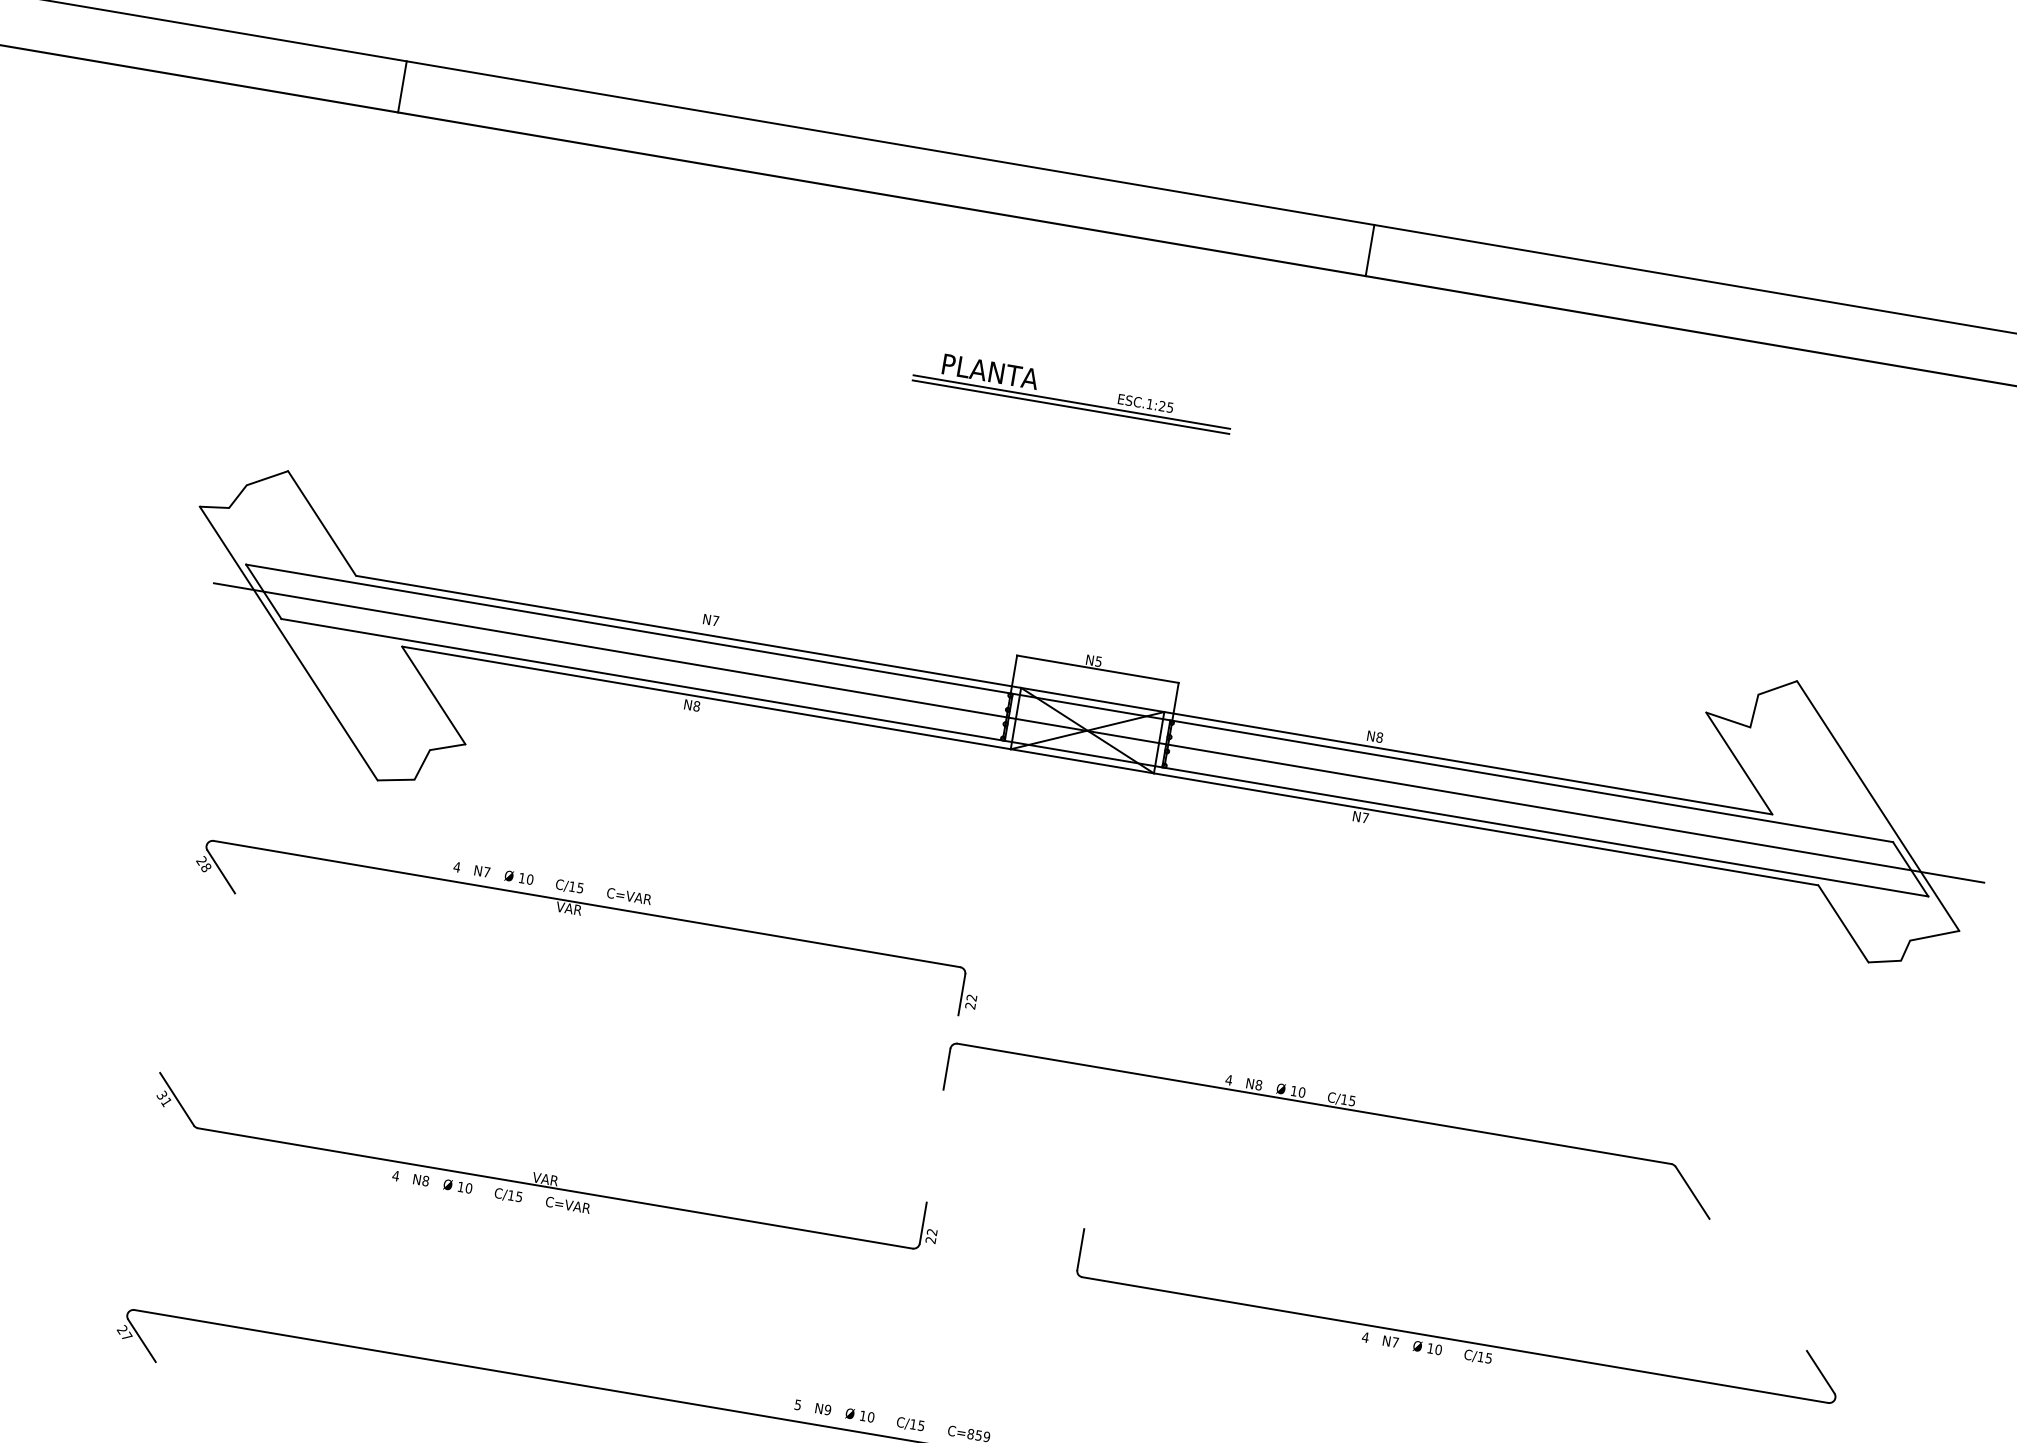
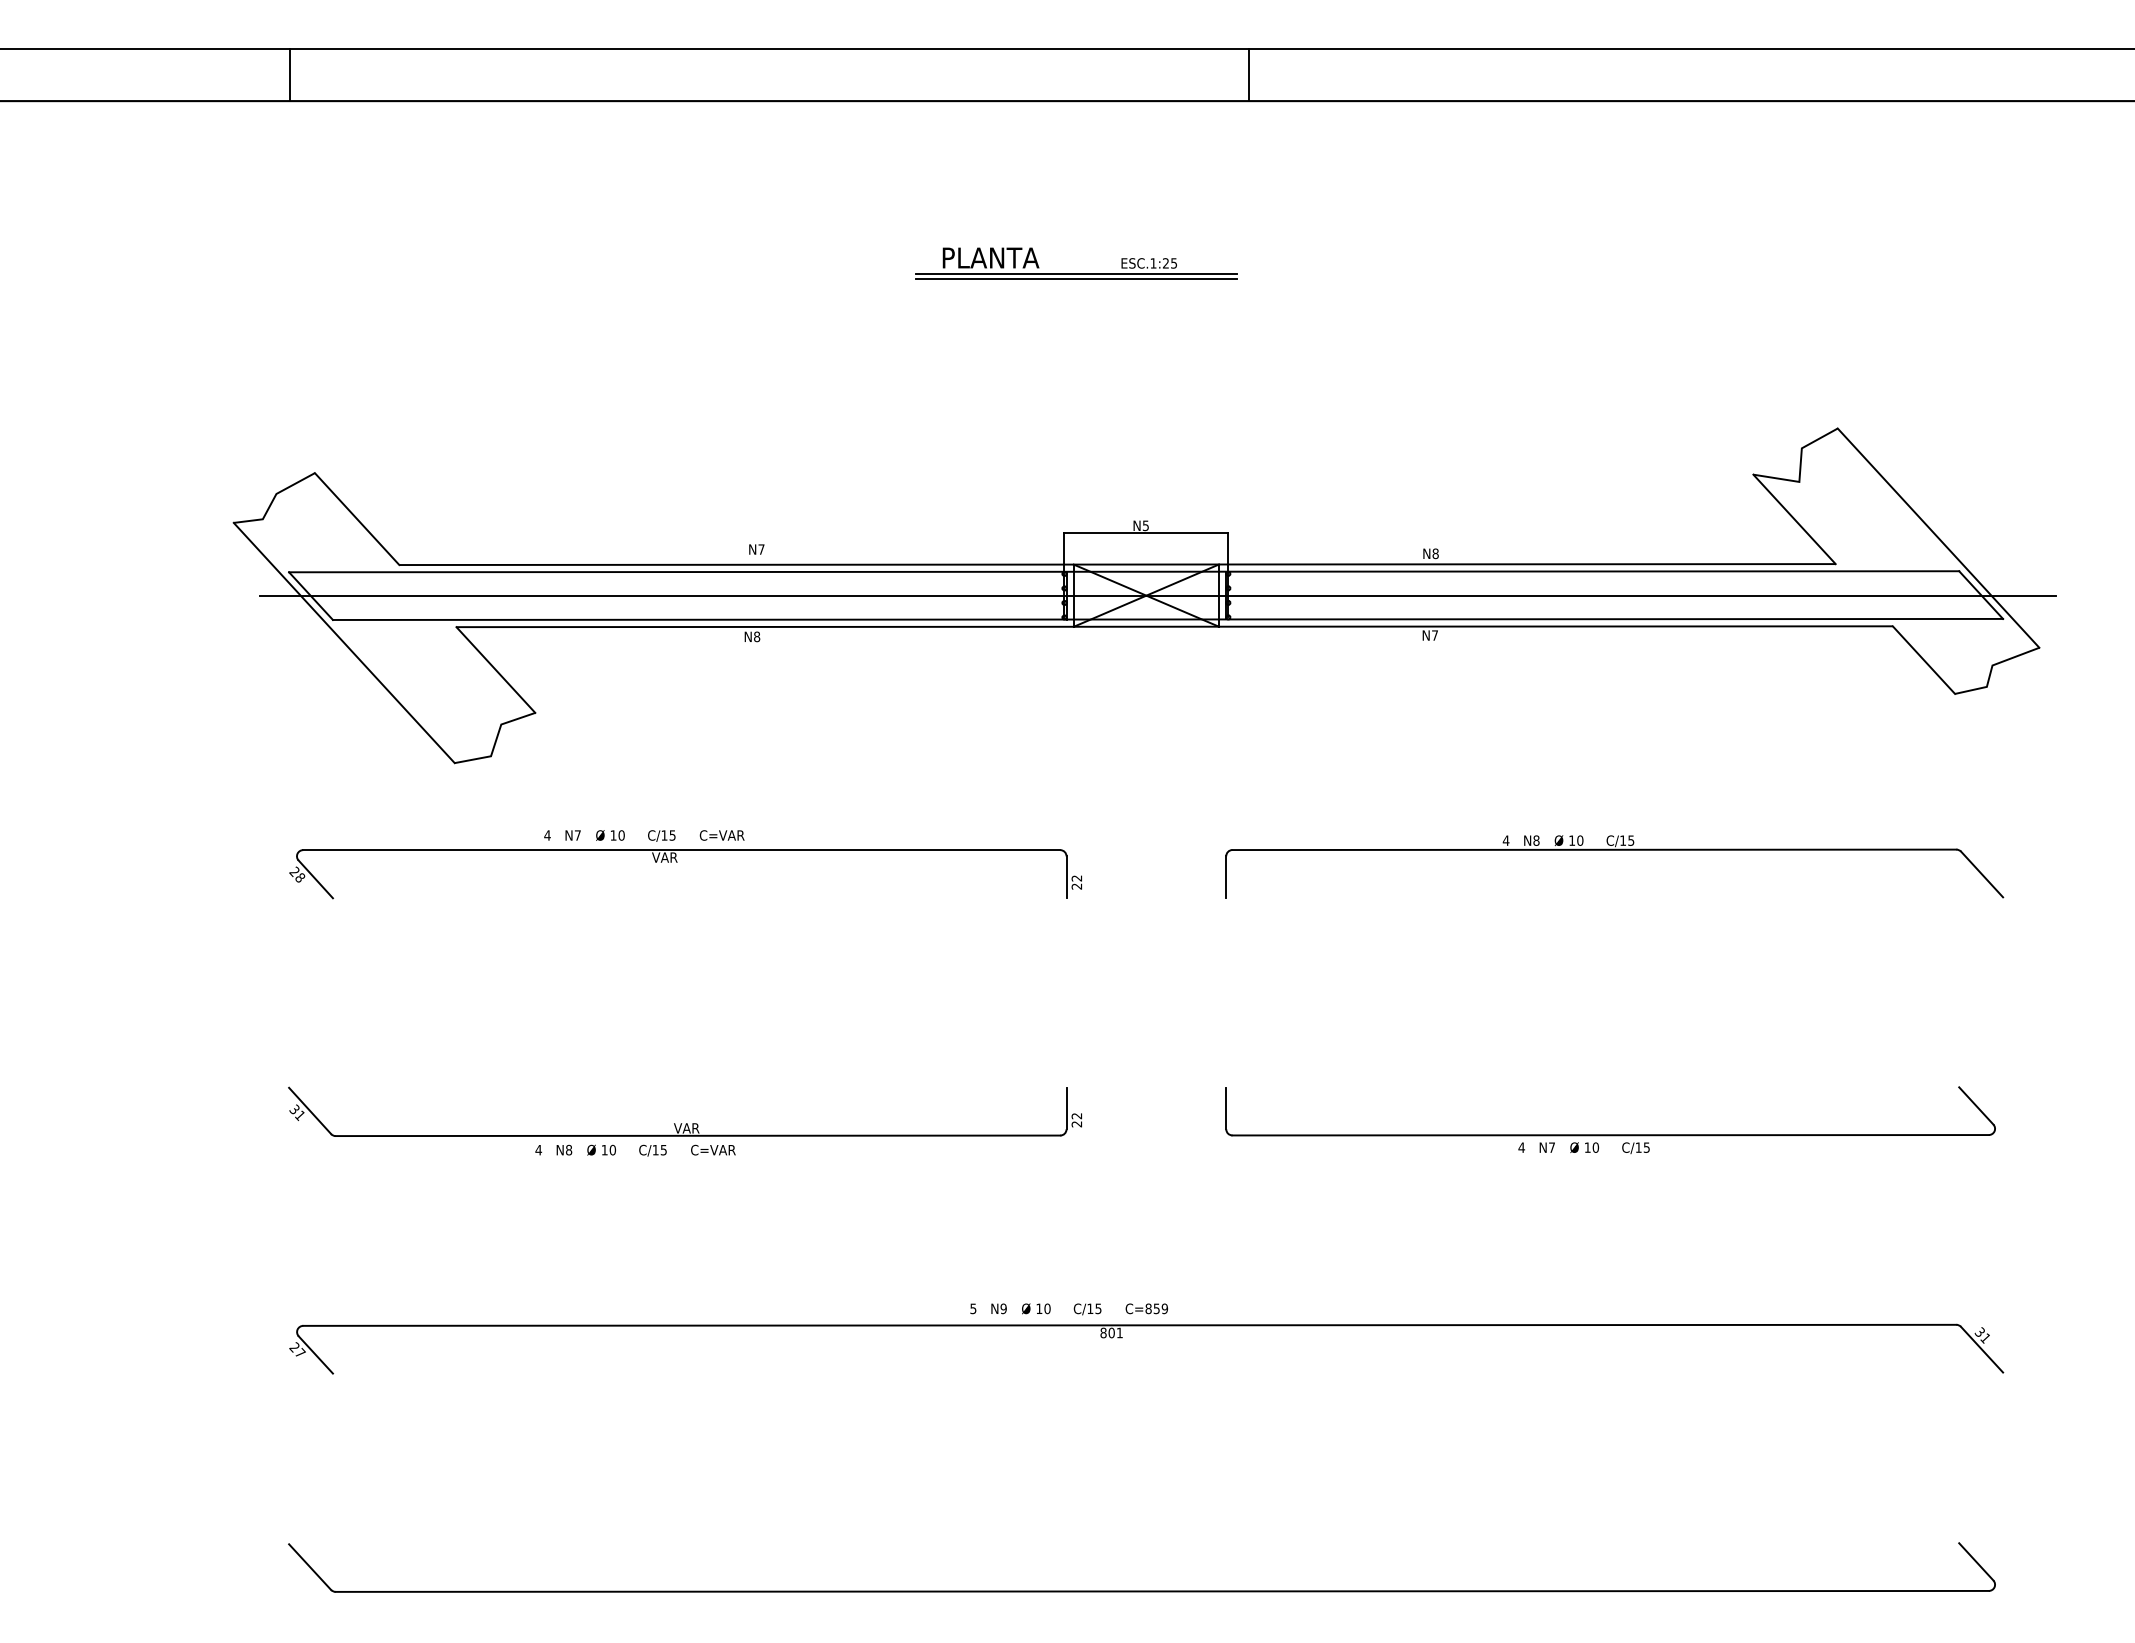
line: (402, 87) -> (289, 75), moved
line: (1369, 250) -> (1248, 75), moved
part: (1334, 1107) -> (1614, 850), moved

